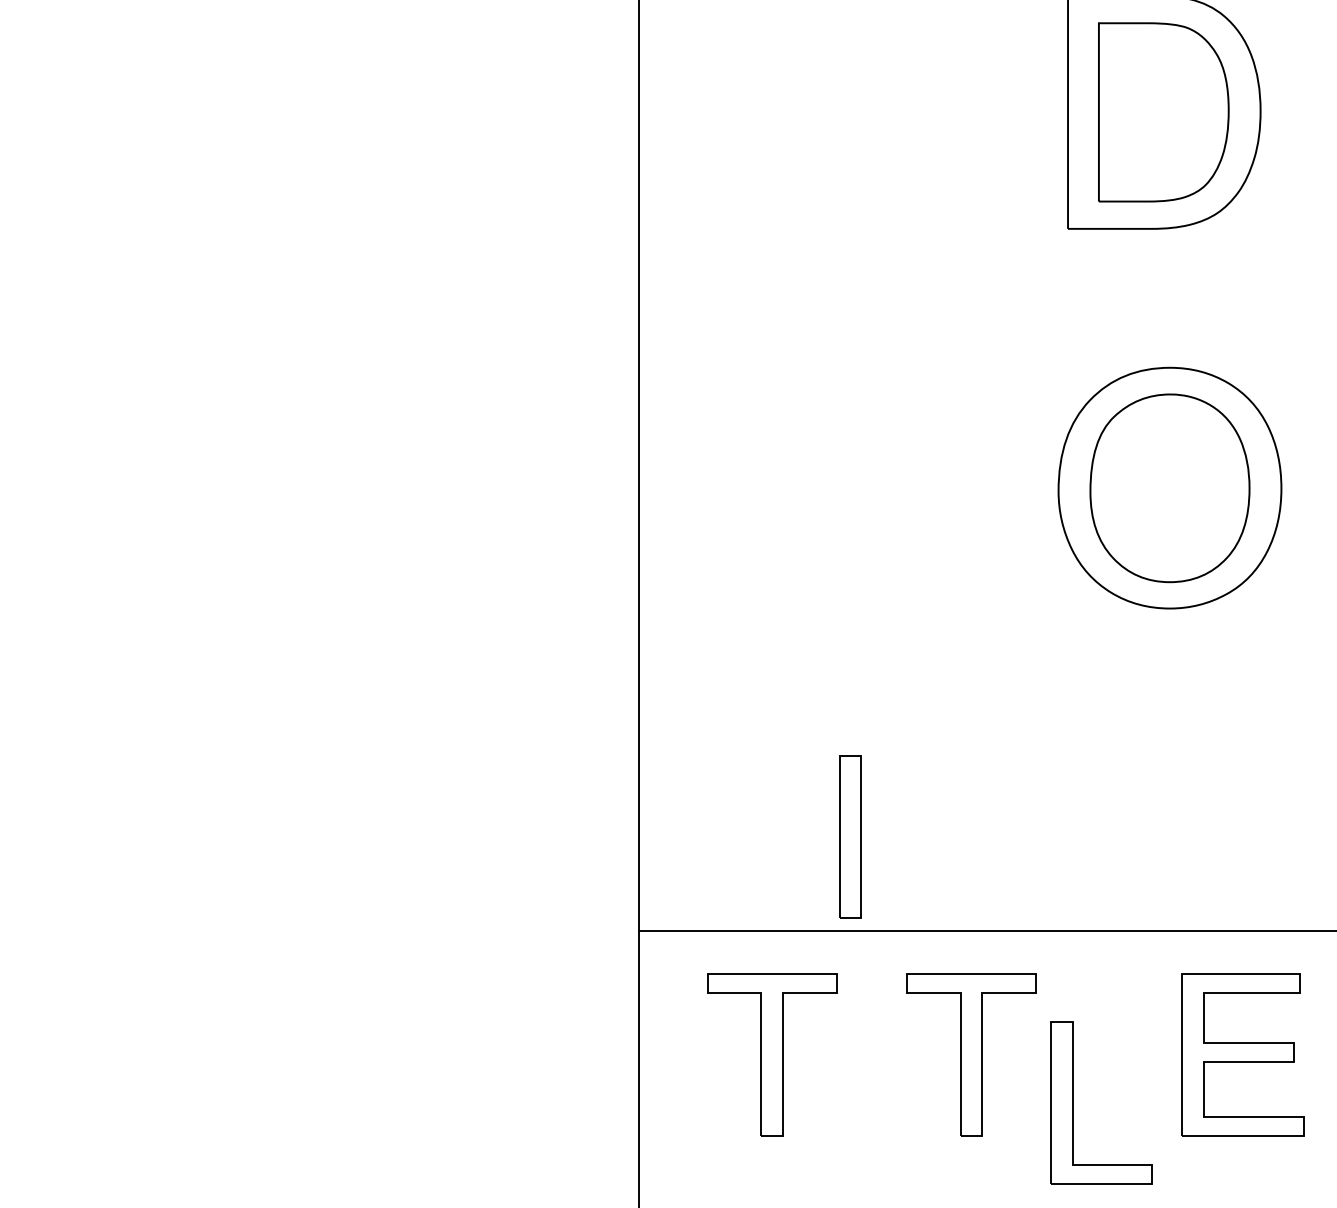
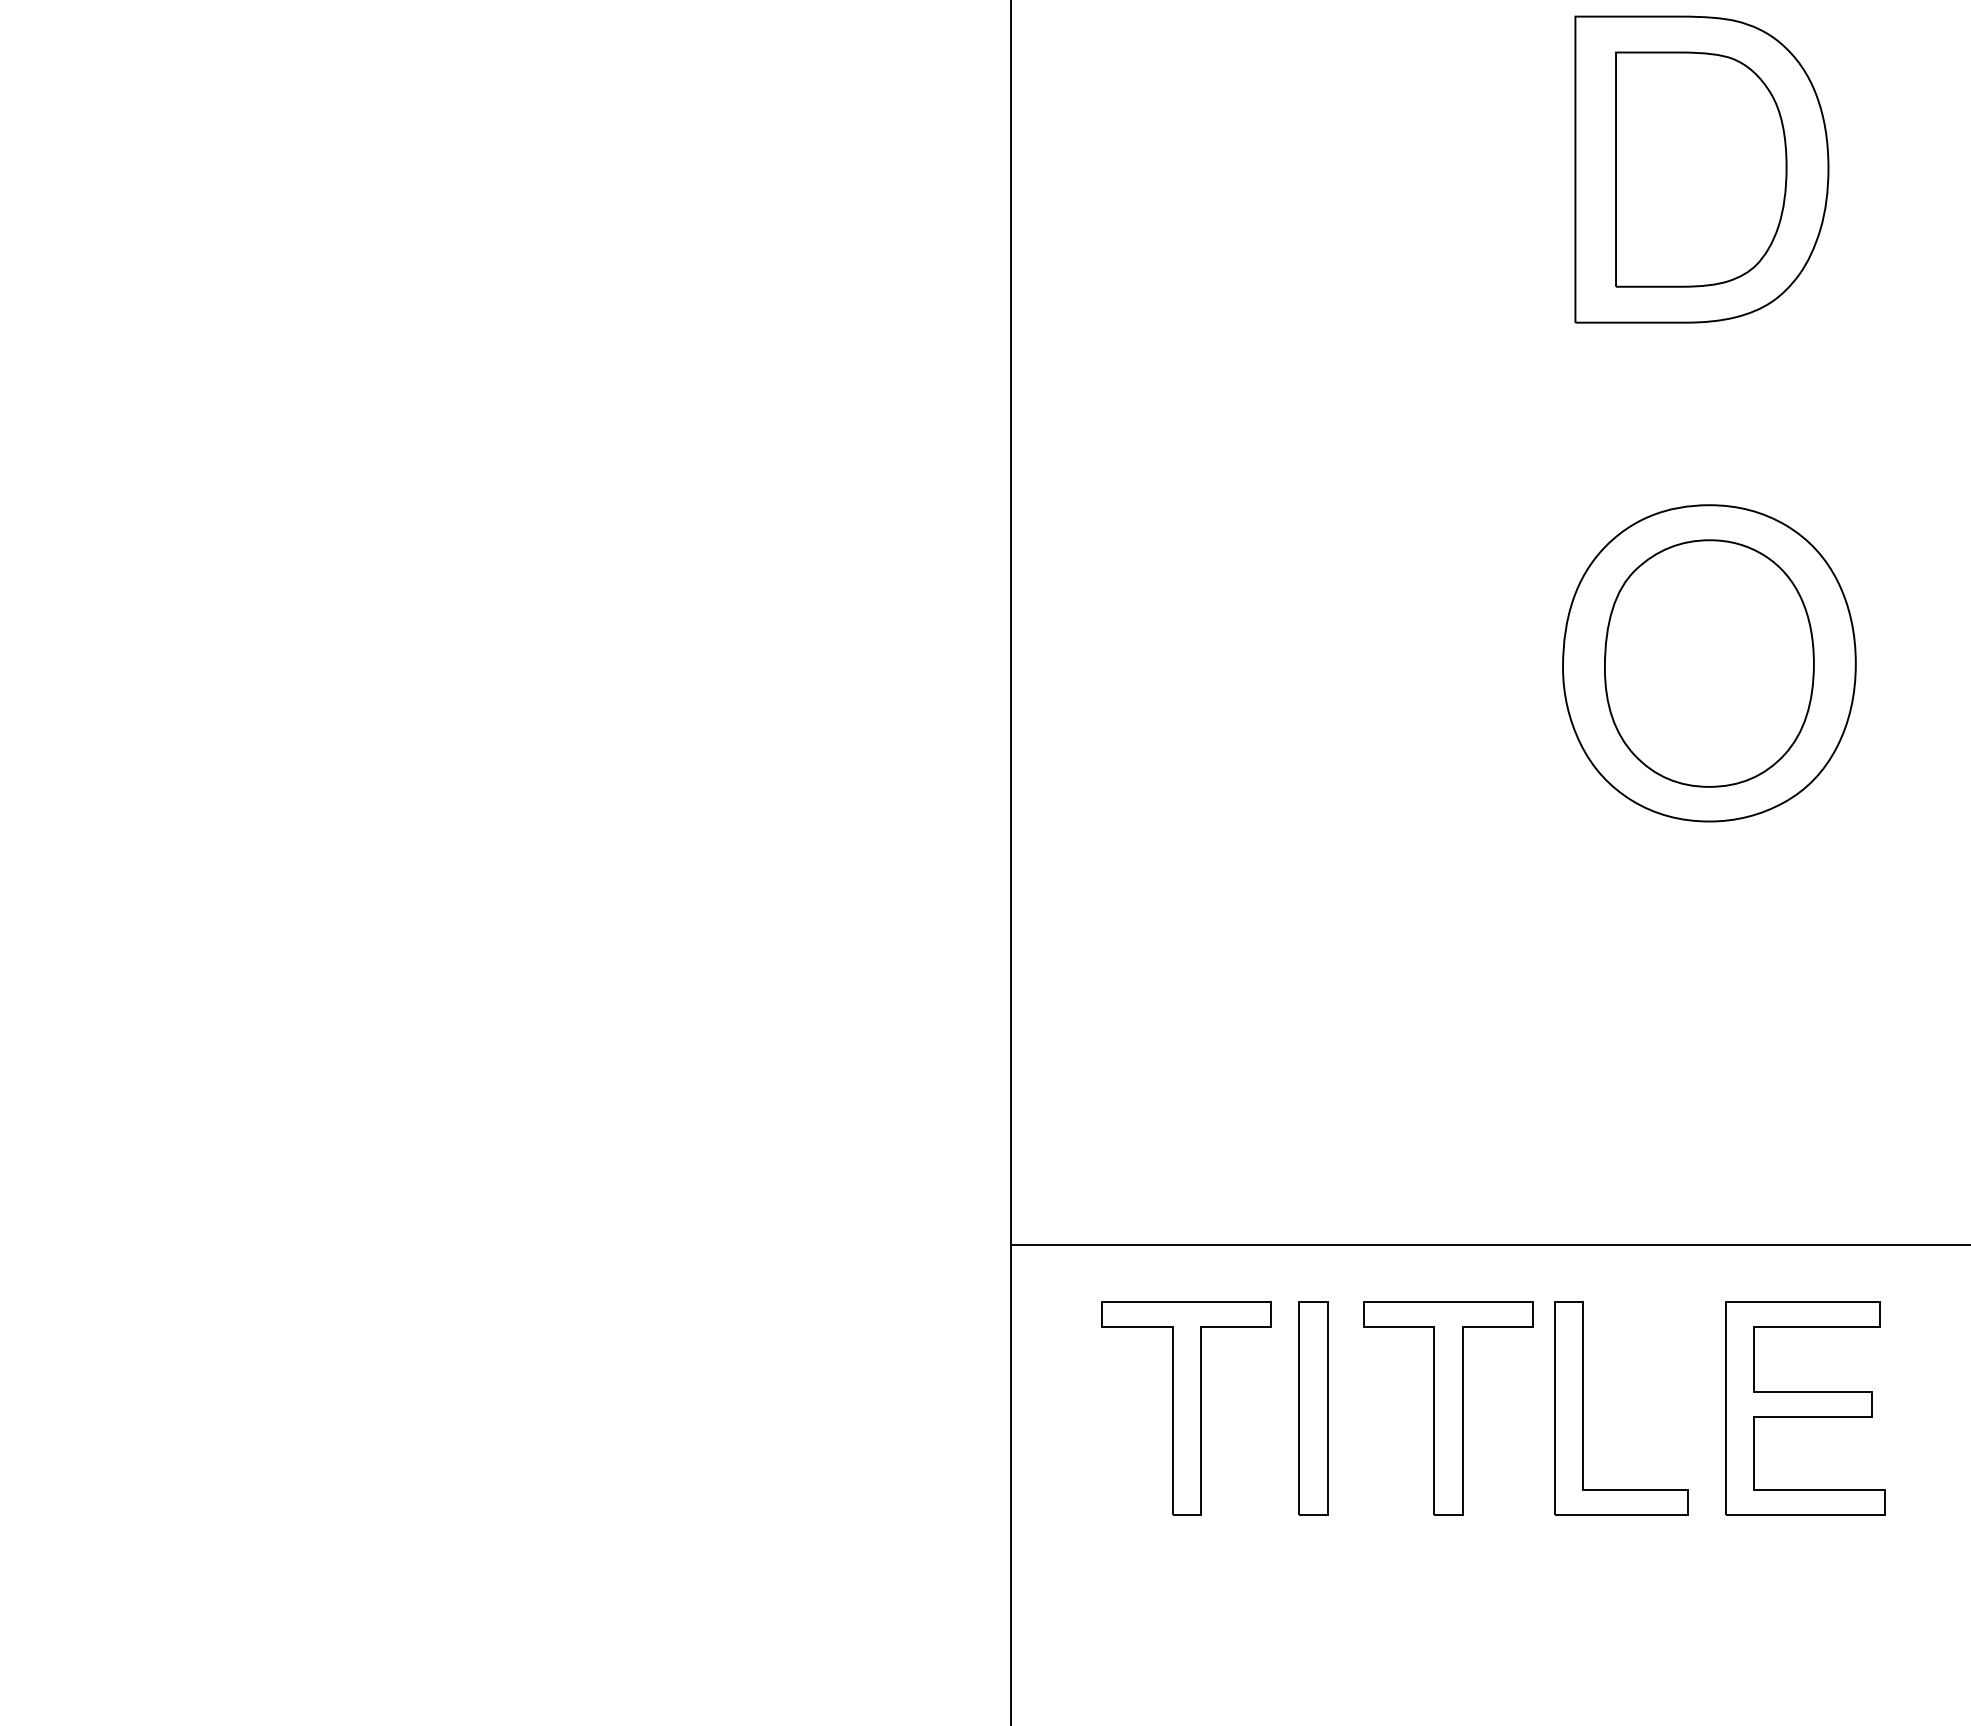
part: (850, 836) -> (1313, 1408), moved
part: (1072, 1103) -> (1583, 1408), moved

